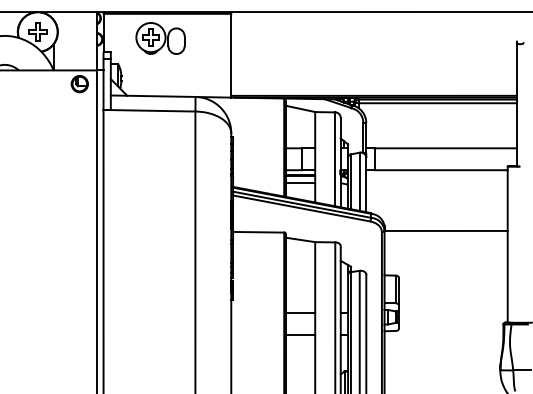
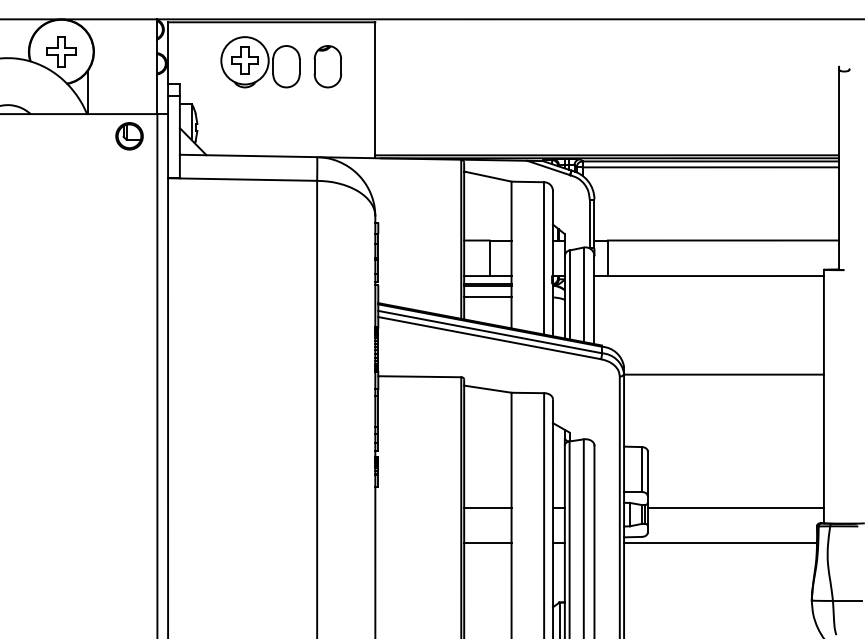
part: (202, 40) -> (328, 65), added
line: (453, 313) -> (735, 508), added
line: (443, 334) -> (719, 542), added

